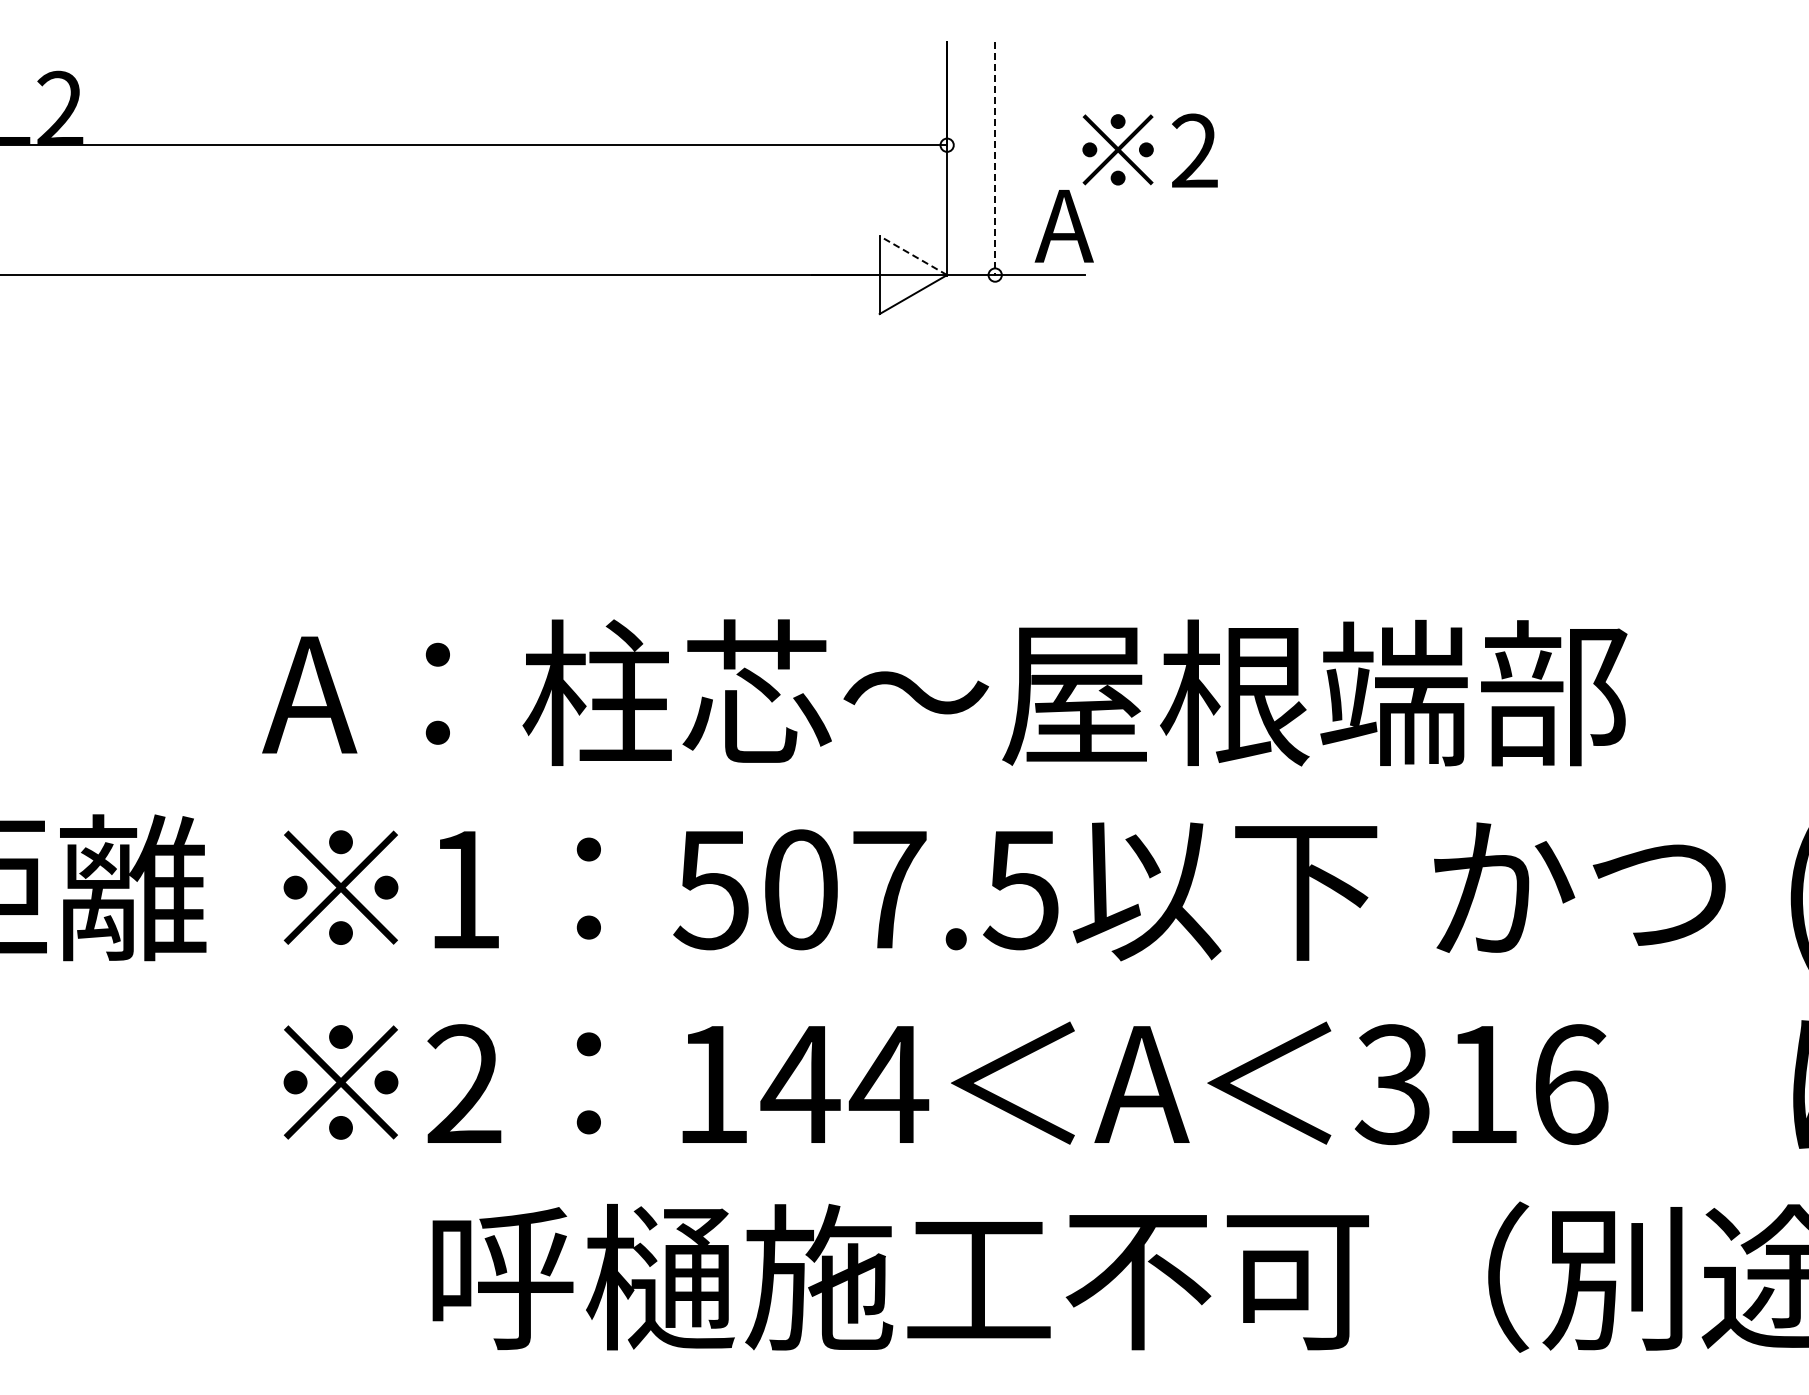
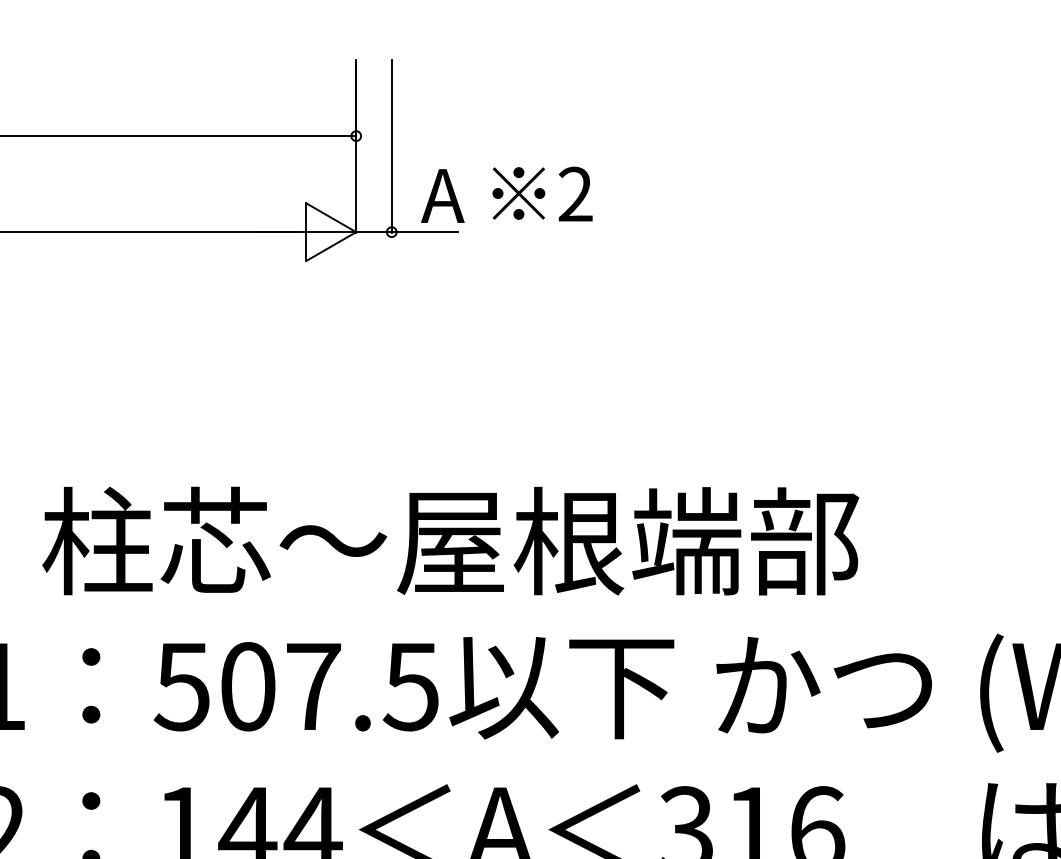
text: (1149, 150) -> (542, 194), moved
line: (995, 158) -> (391, 145), dashed -> solid
line: (913, 255) -> (331, 217), dashed -> solid

